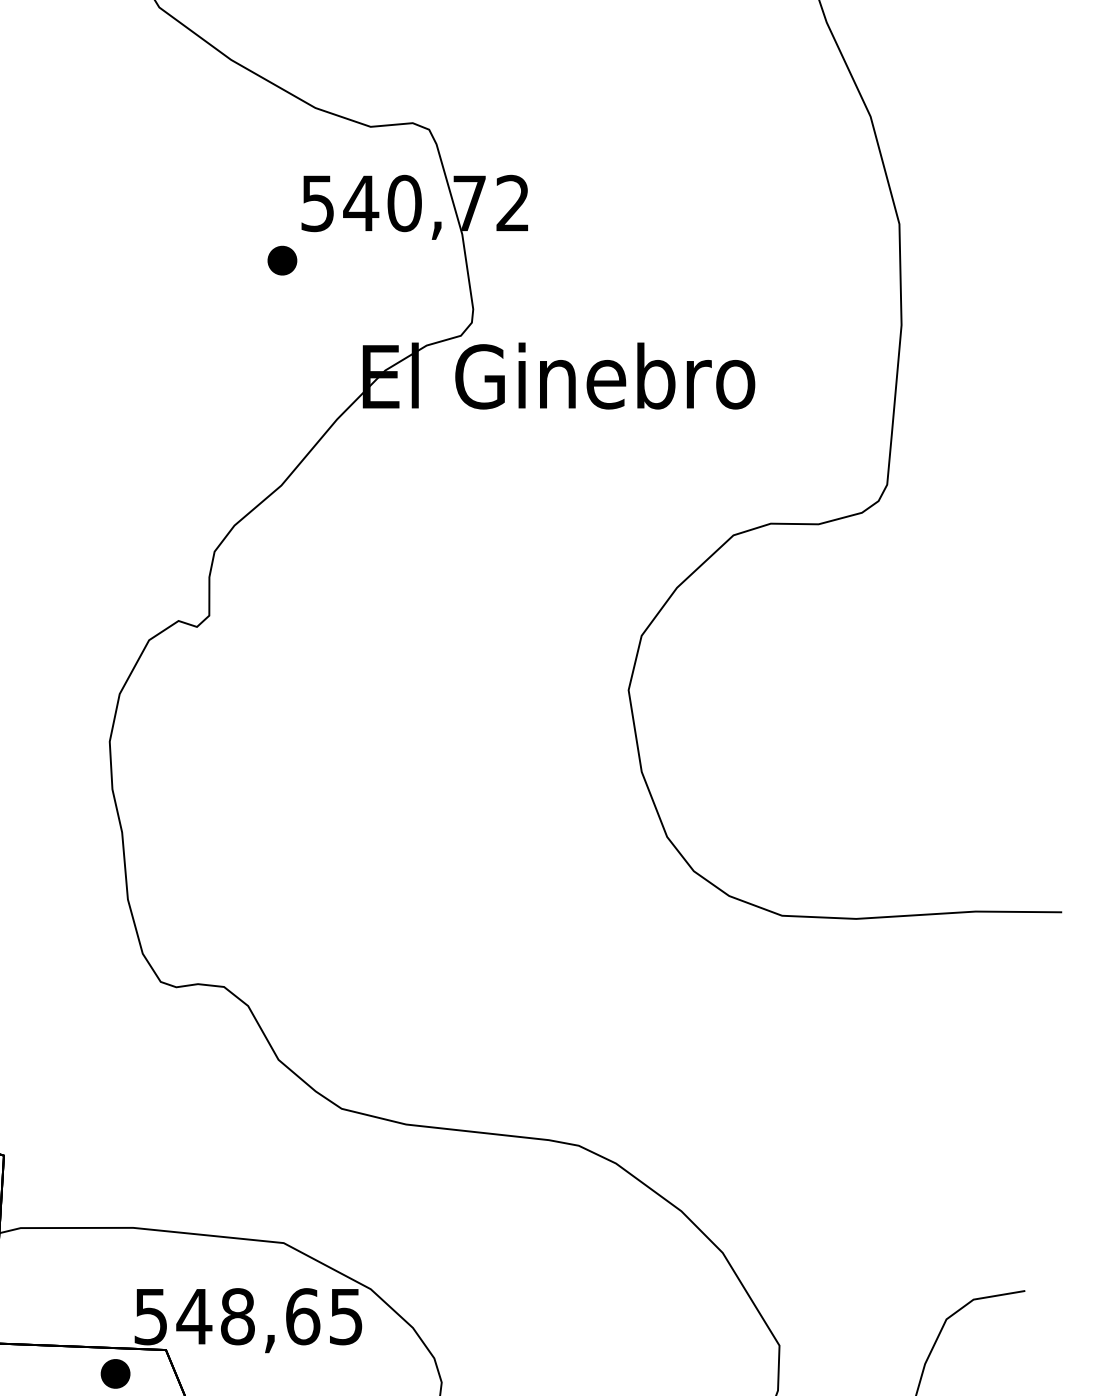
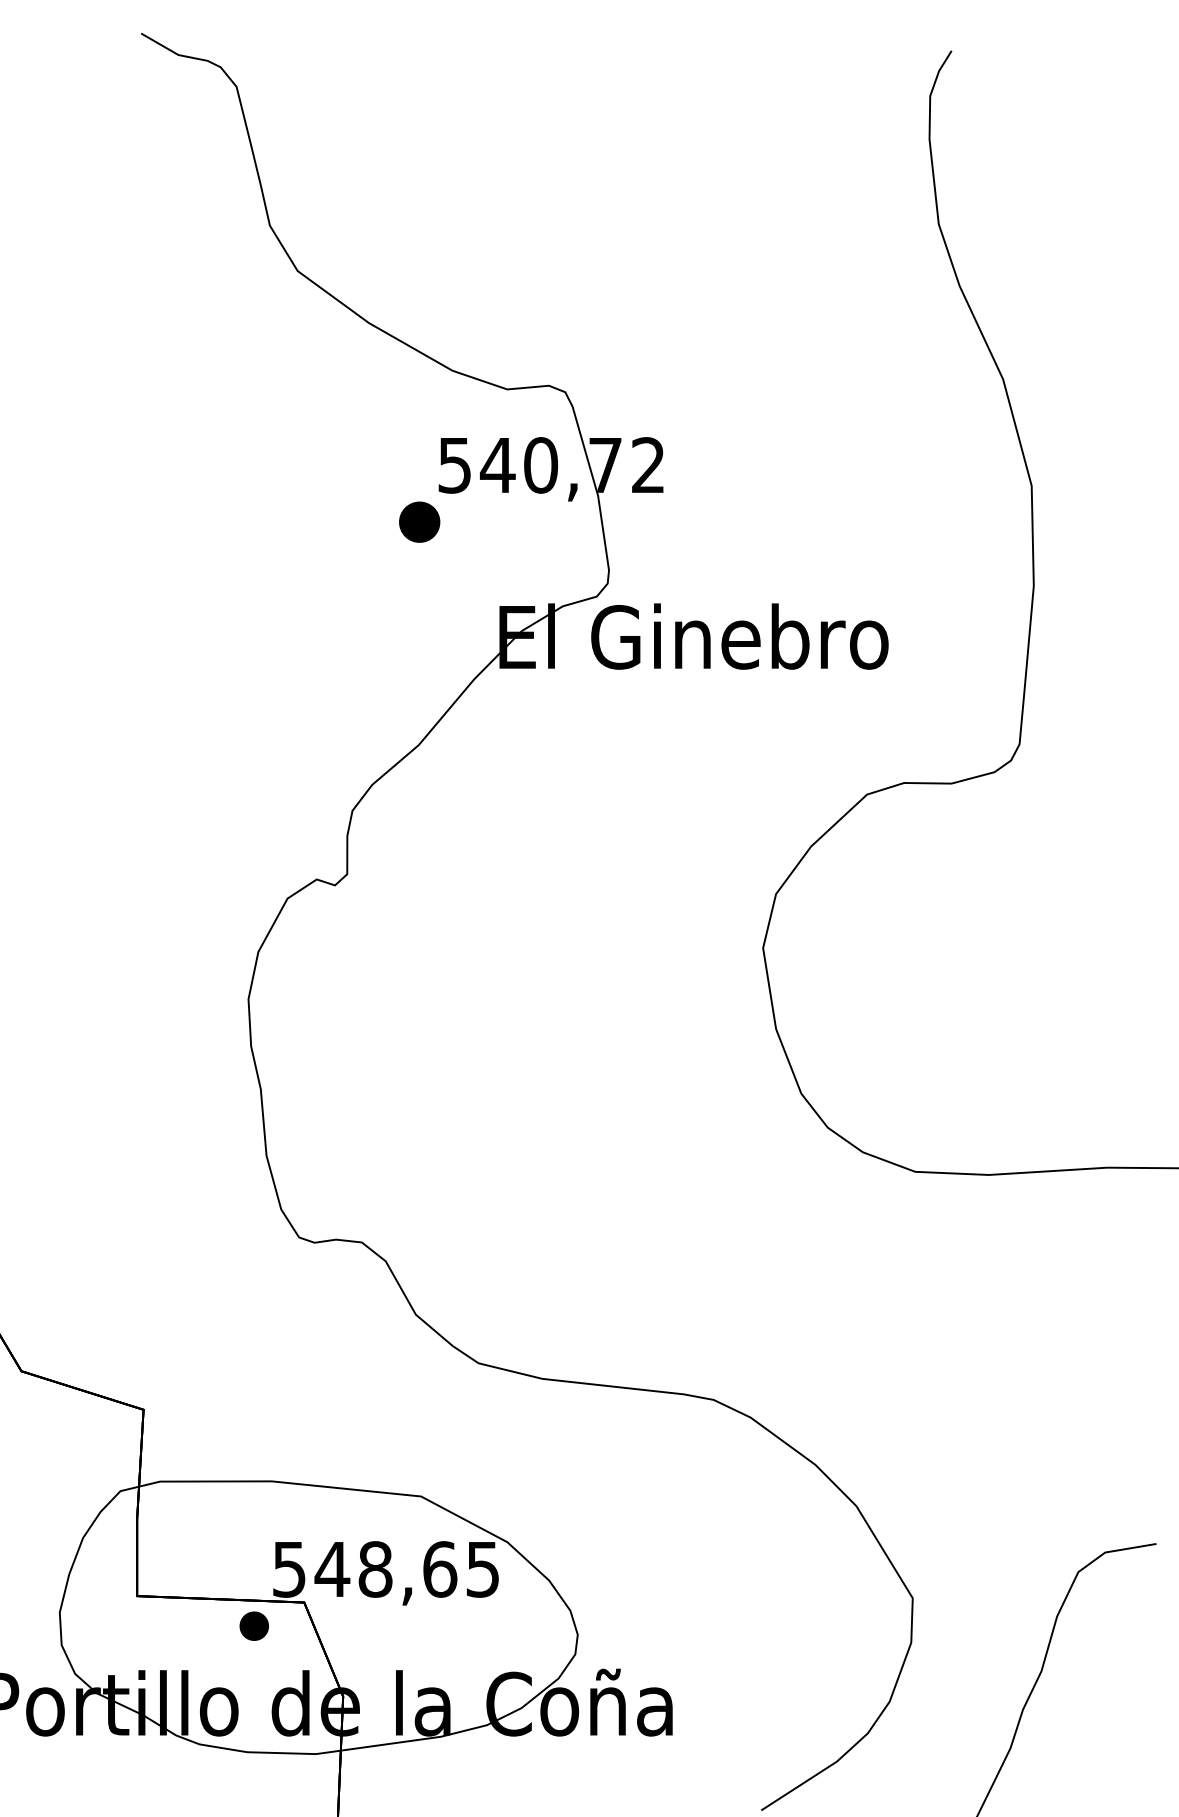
part: (282, 260) -> (419, 521), size x1.4

